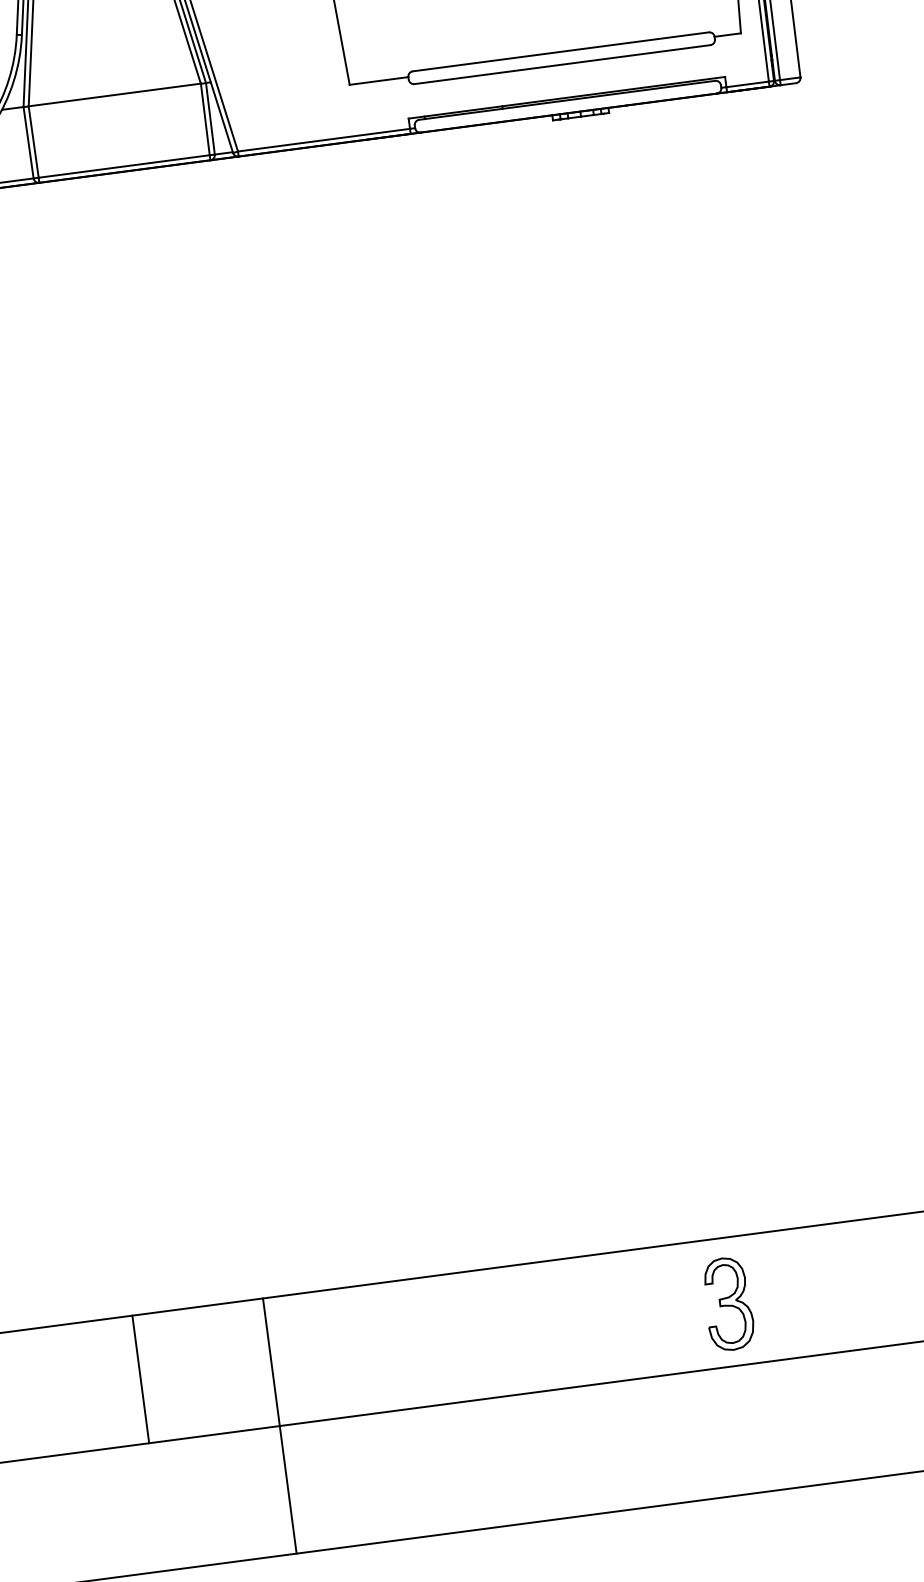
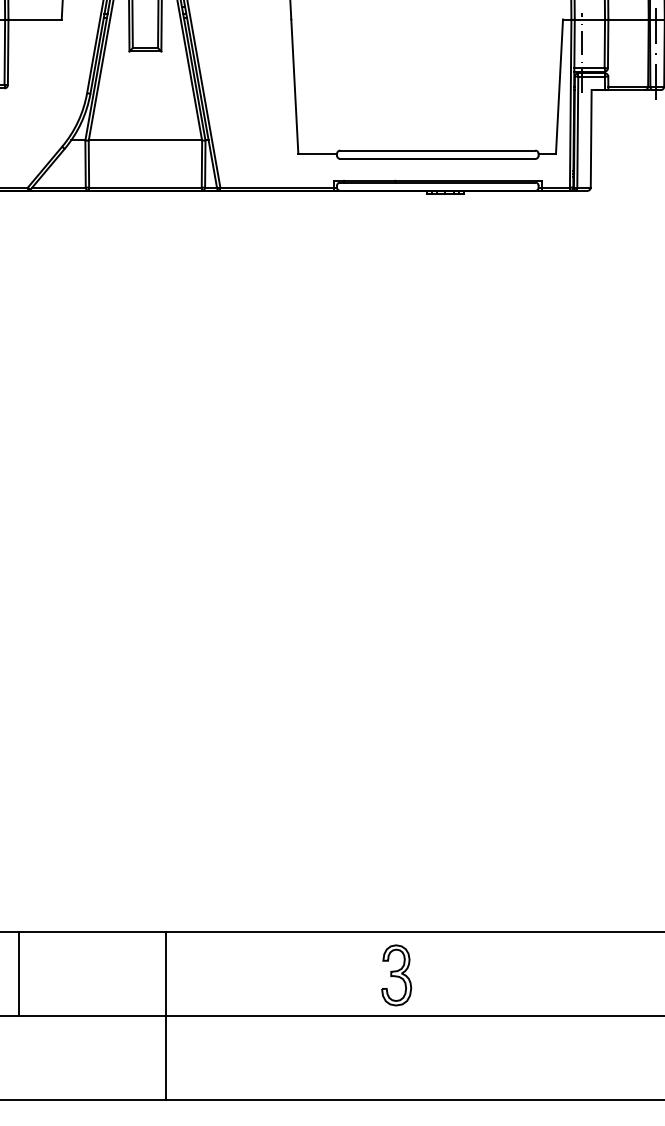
part: (728, 1304) -> (396, 975), moved
line: (140, 1380) -> (18, 974), moved
line: (279, 1426) -> (165, 1016), moved

